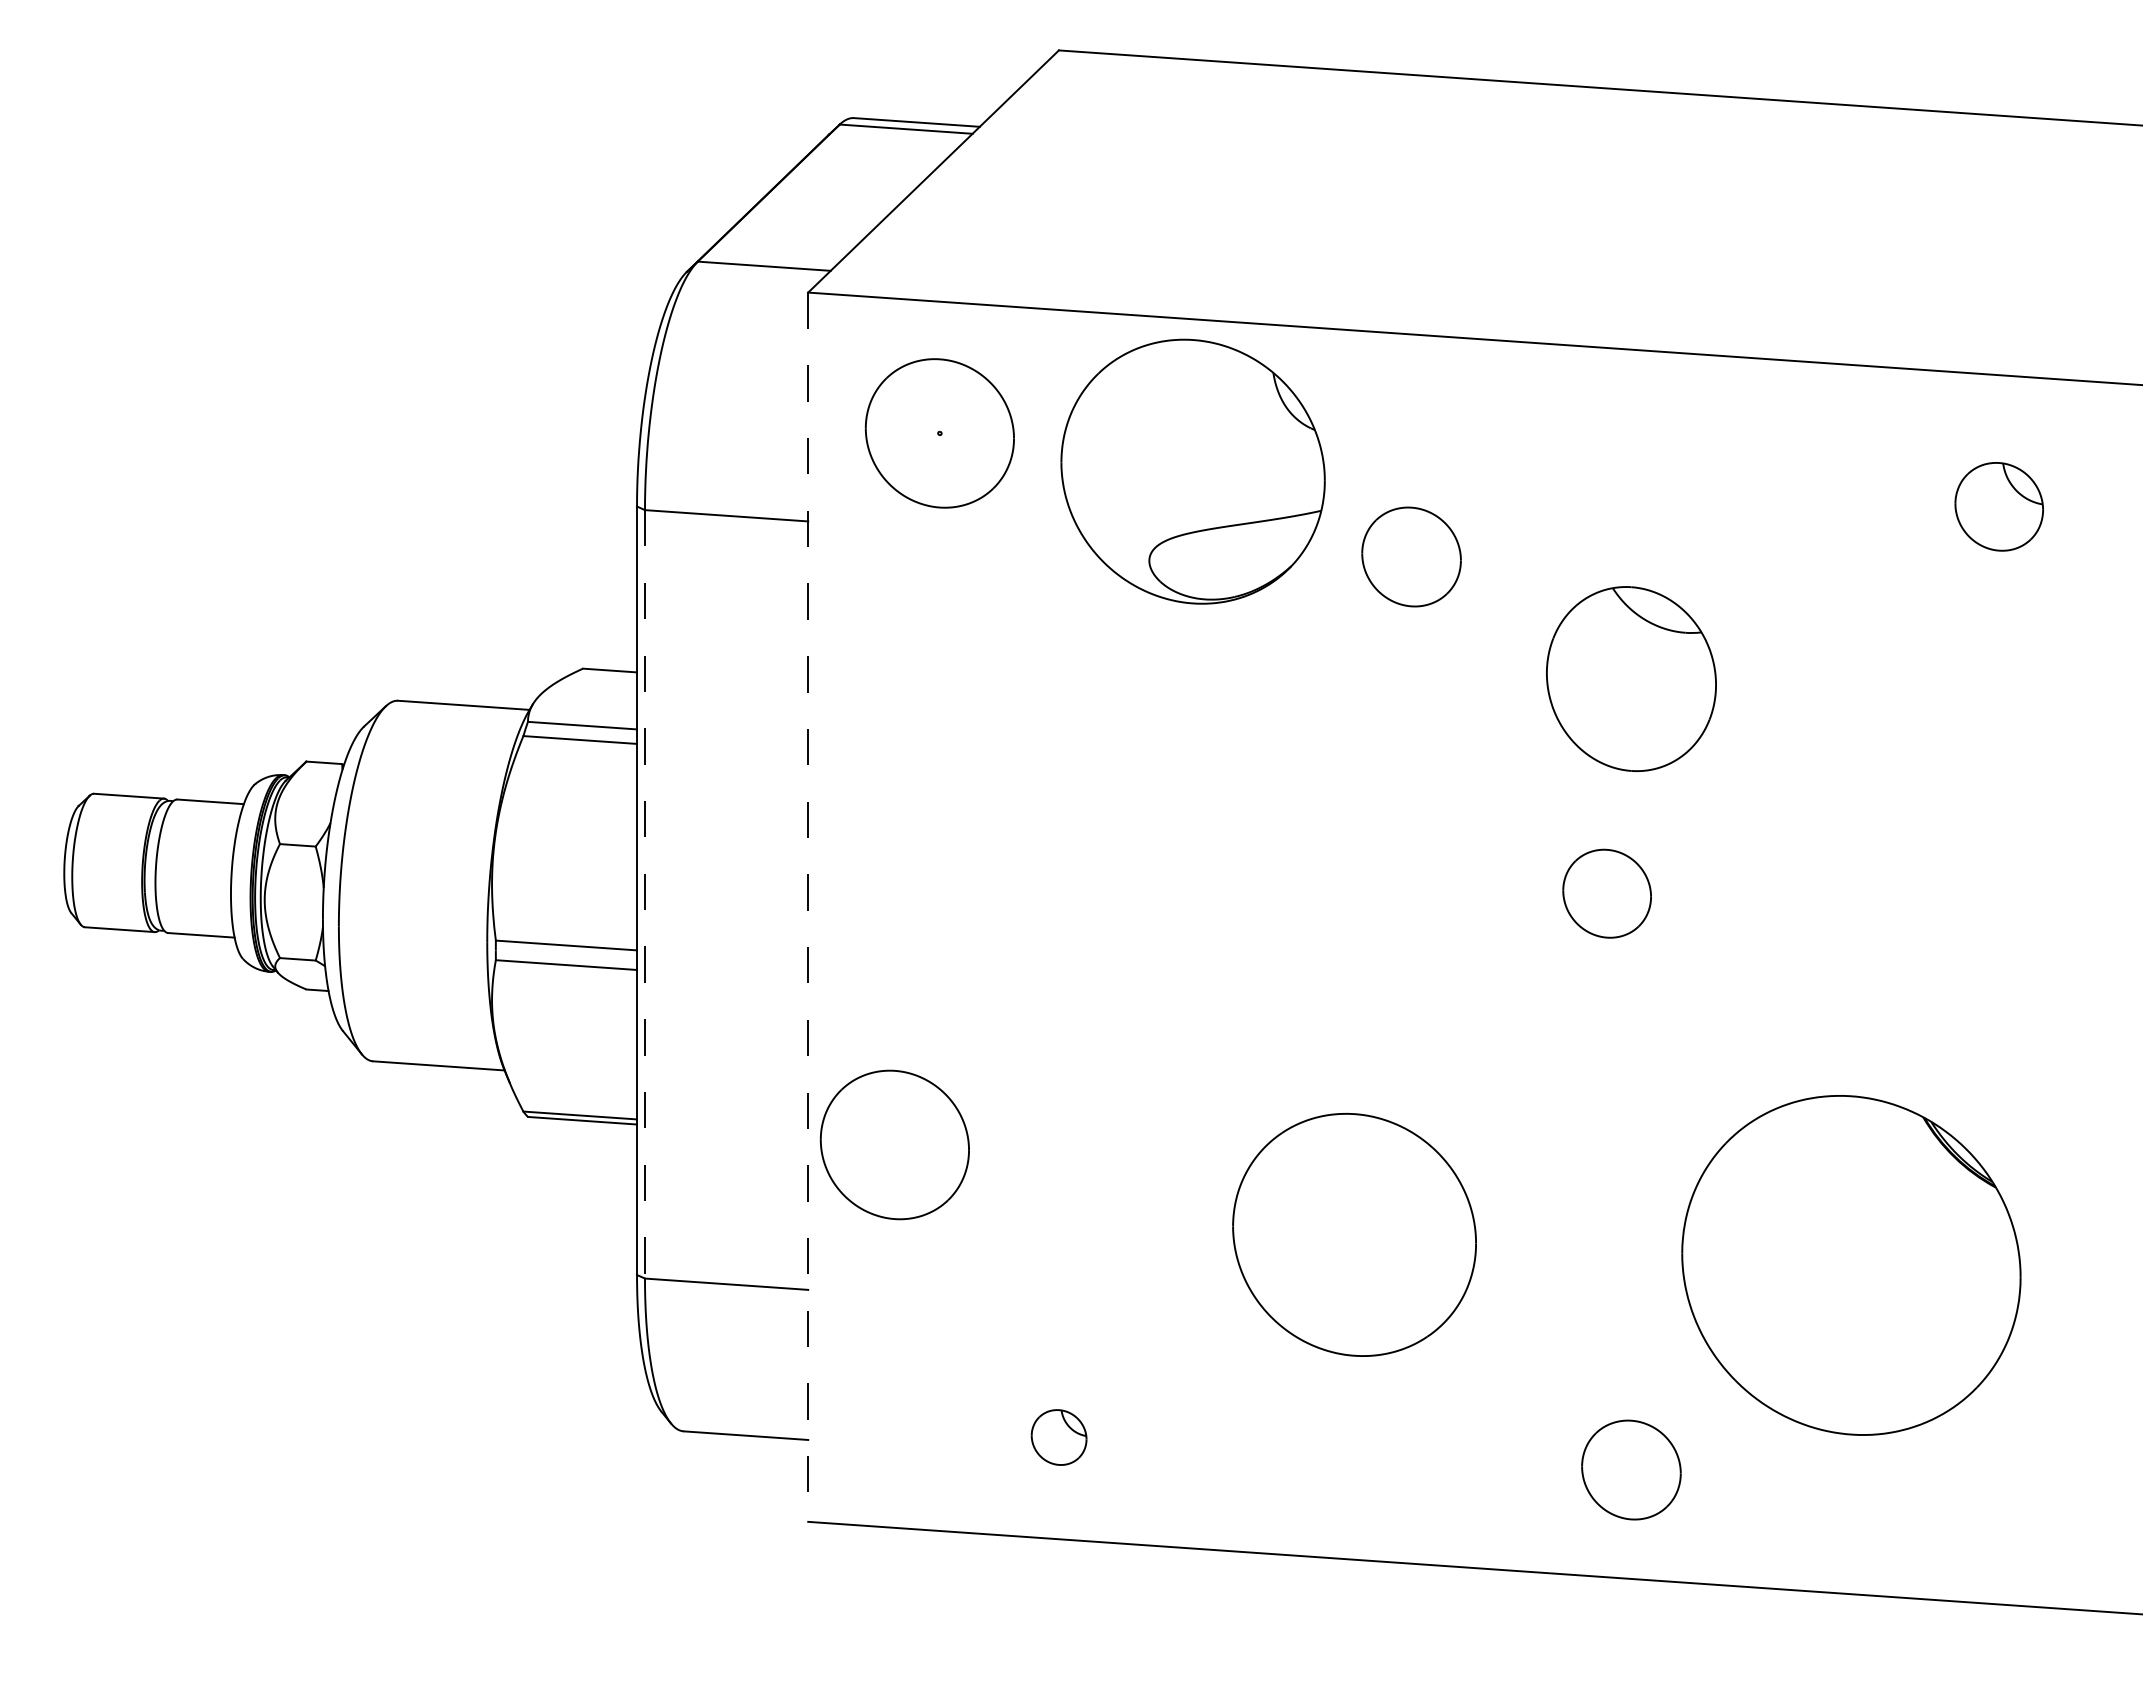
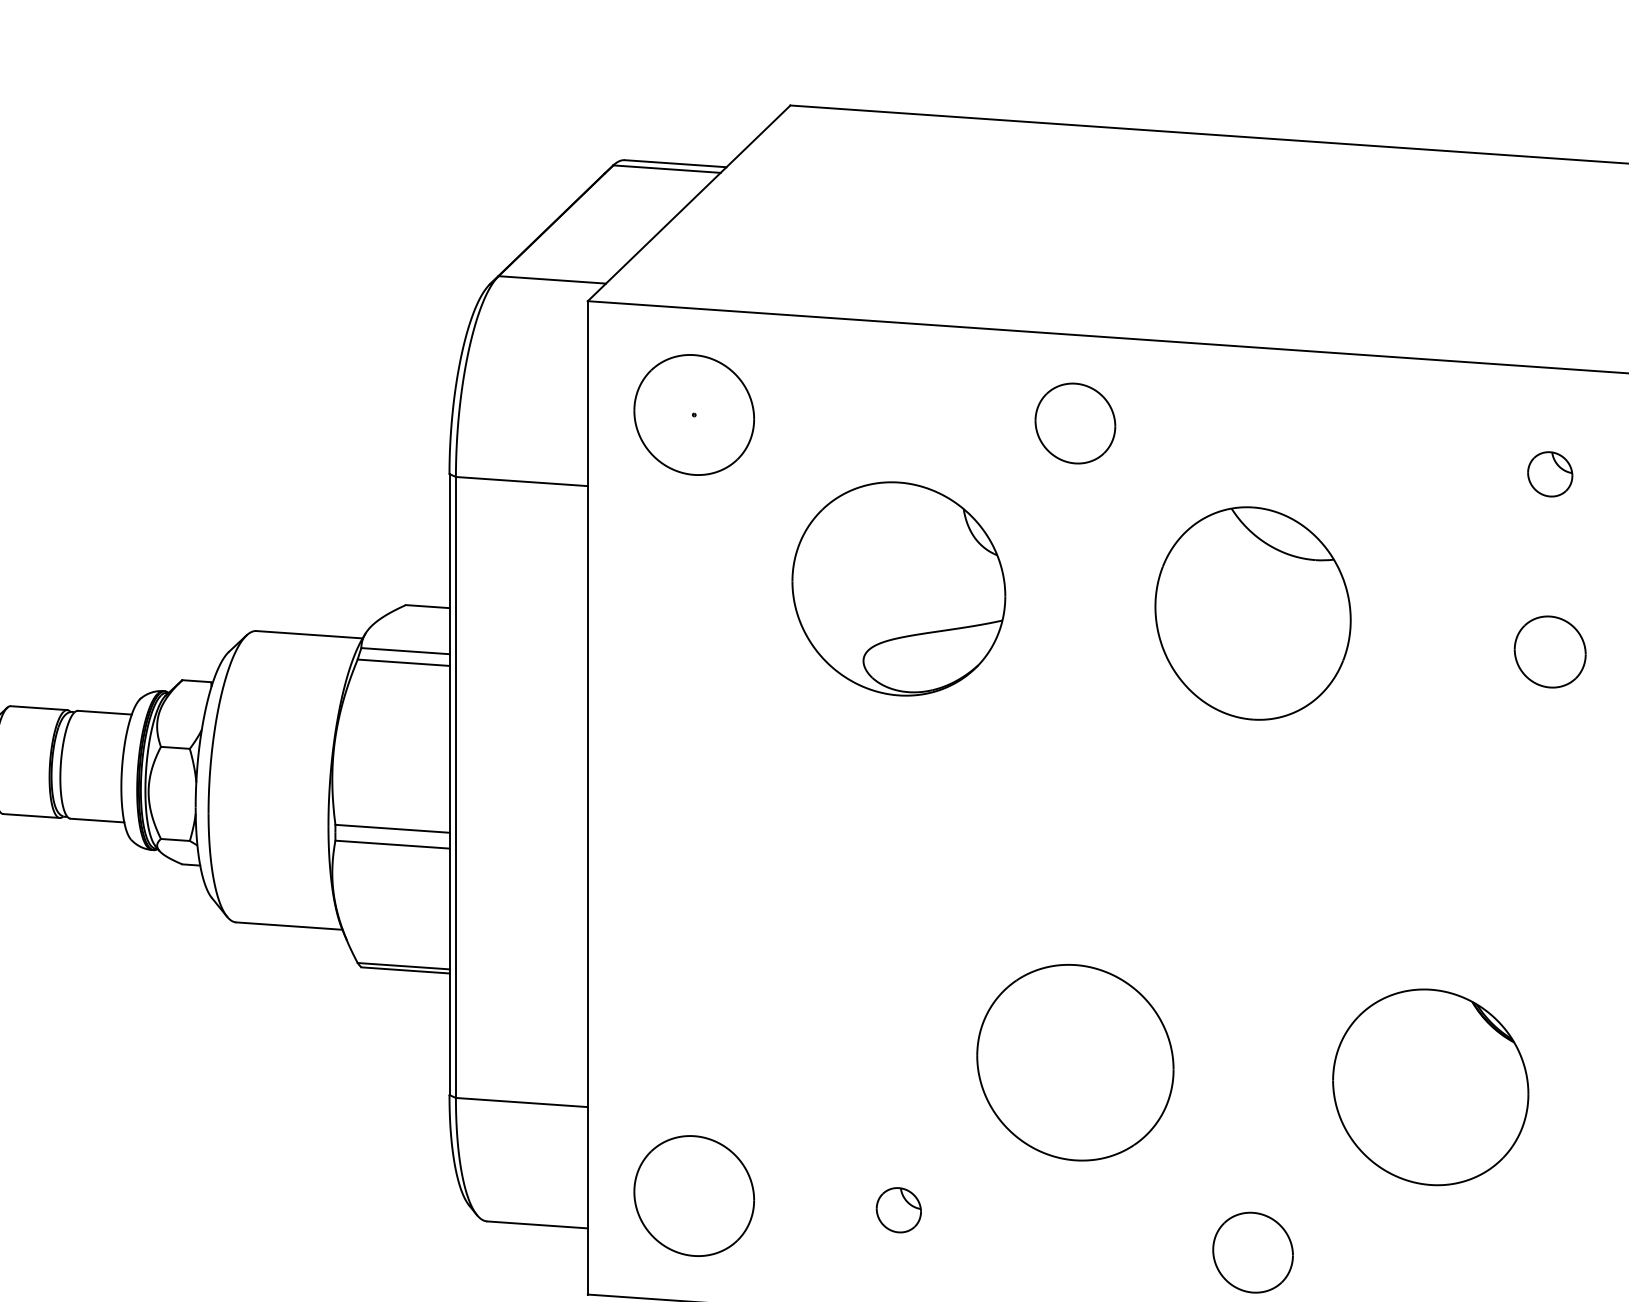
part: (1192, 471) -> (898, 588), moved
part: (1998, 506) -> (1549, 474), size x0.62
part: (1411, 556) -> (1075, 423), moved
part: (1631, 678) -> (1253, 613), size x1.43
part: (1606, 893) -> (1549, 651), moved
line: (644, 894) -> (455, 787), dashed -> solid
line: (808, 907) -> (588, 798), dashed -> solid
part: (894, 1144) -> (693, 1195), moved
part: (1354, 1234) -> (1075, 1062), moved
part: (1850, 1265) -> (1430, 1087), size x0.71
part: (1058, 1437) -> (898, 1210), moved

